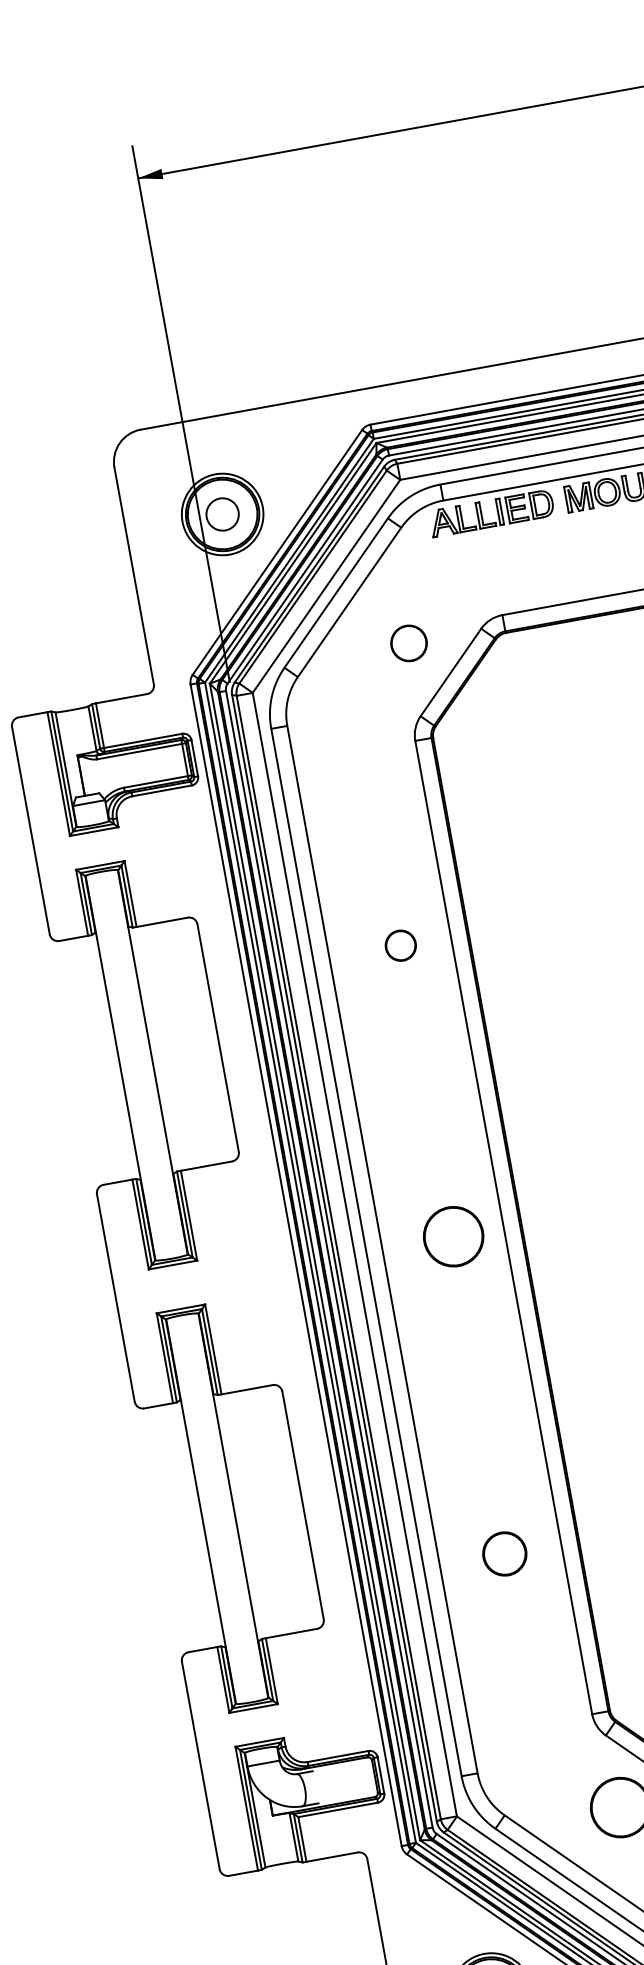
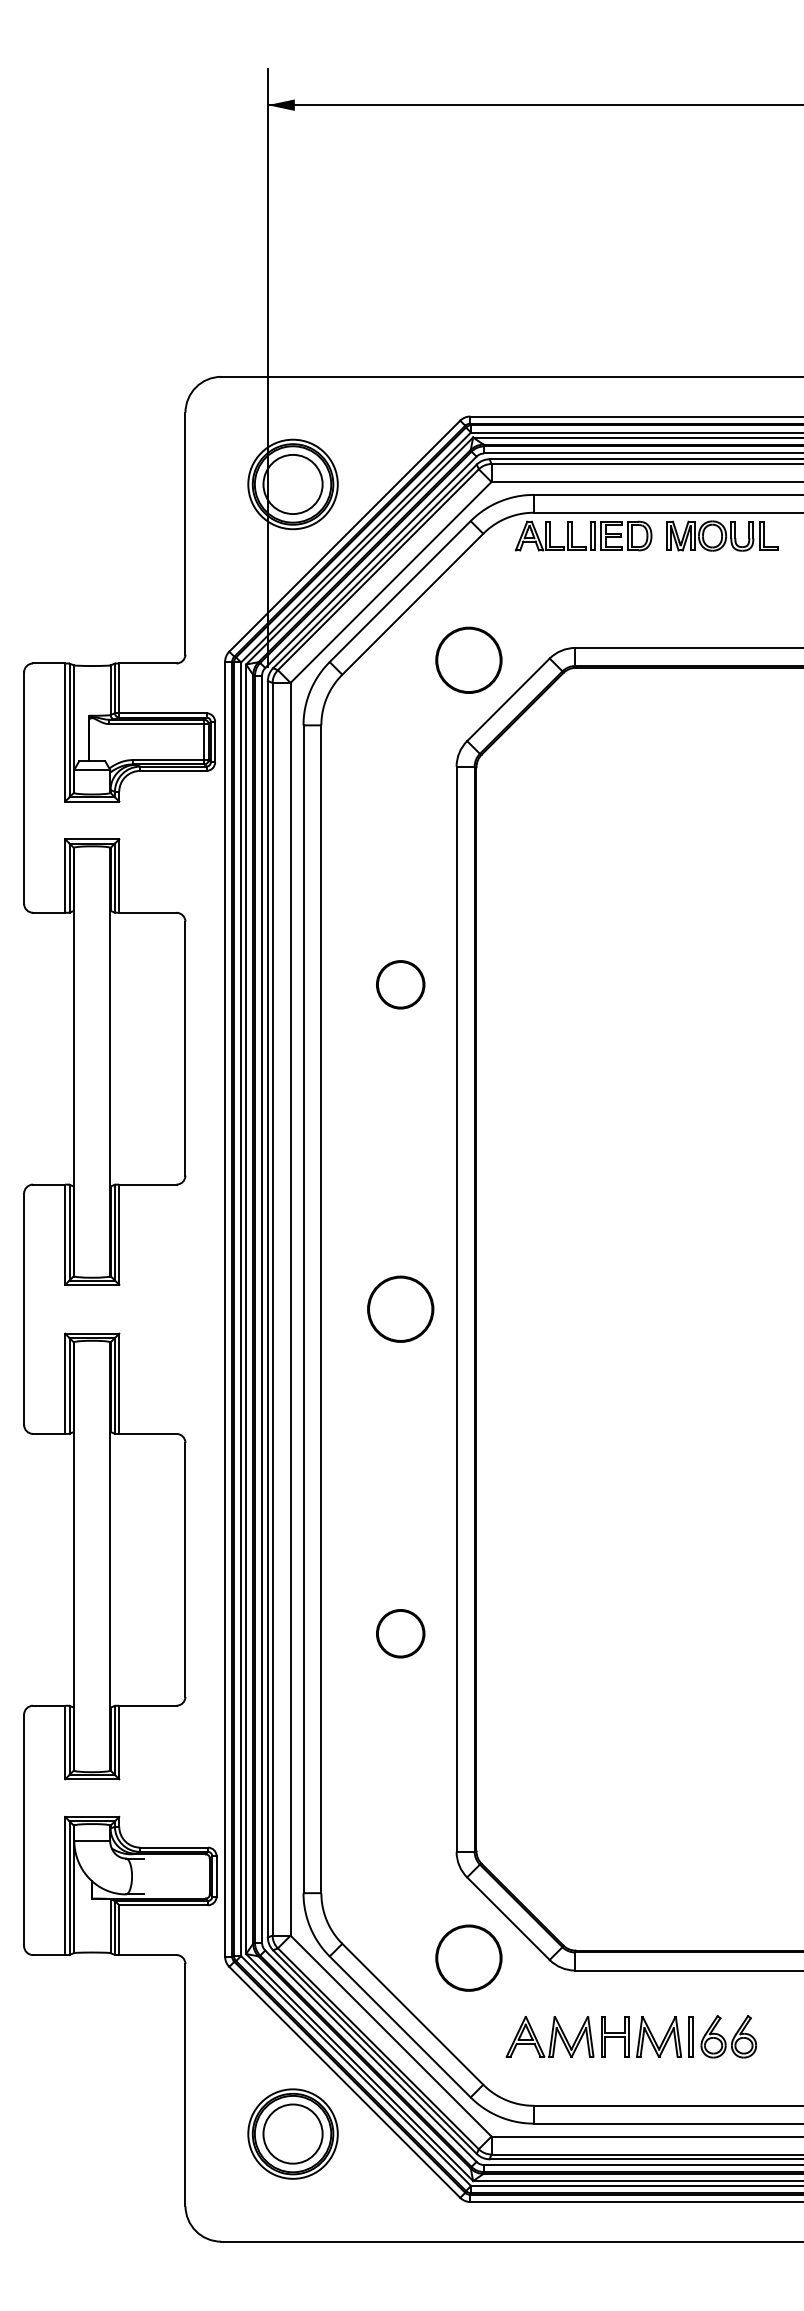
circle: (222, 514) -> (292, 484), size x1.67
circle: (408, 642) -> (468, 659), size x1.67
circle: (400, 945) -> (400, 984), size x1.43
circle: (504, 1553) -> (400, 1633), moved

